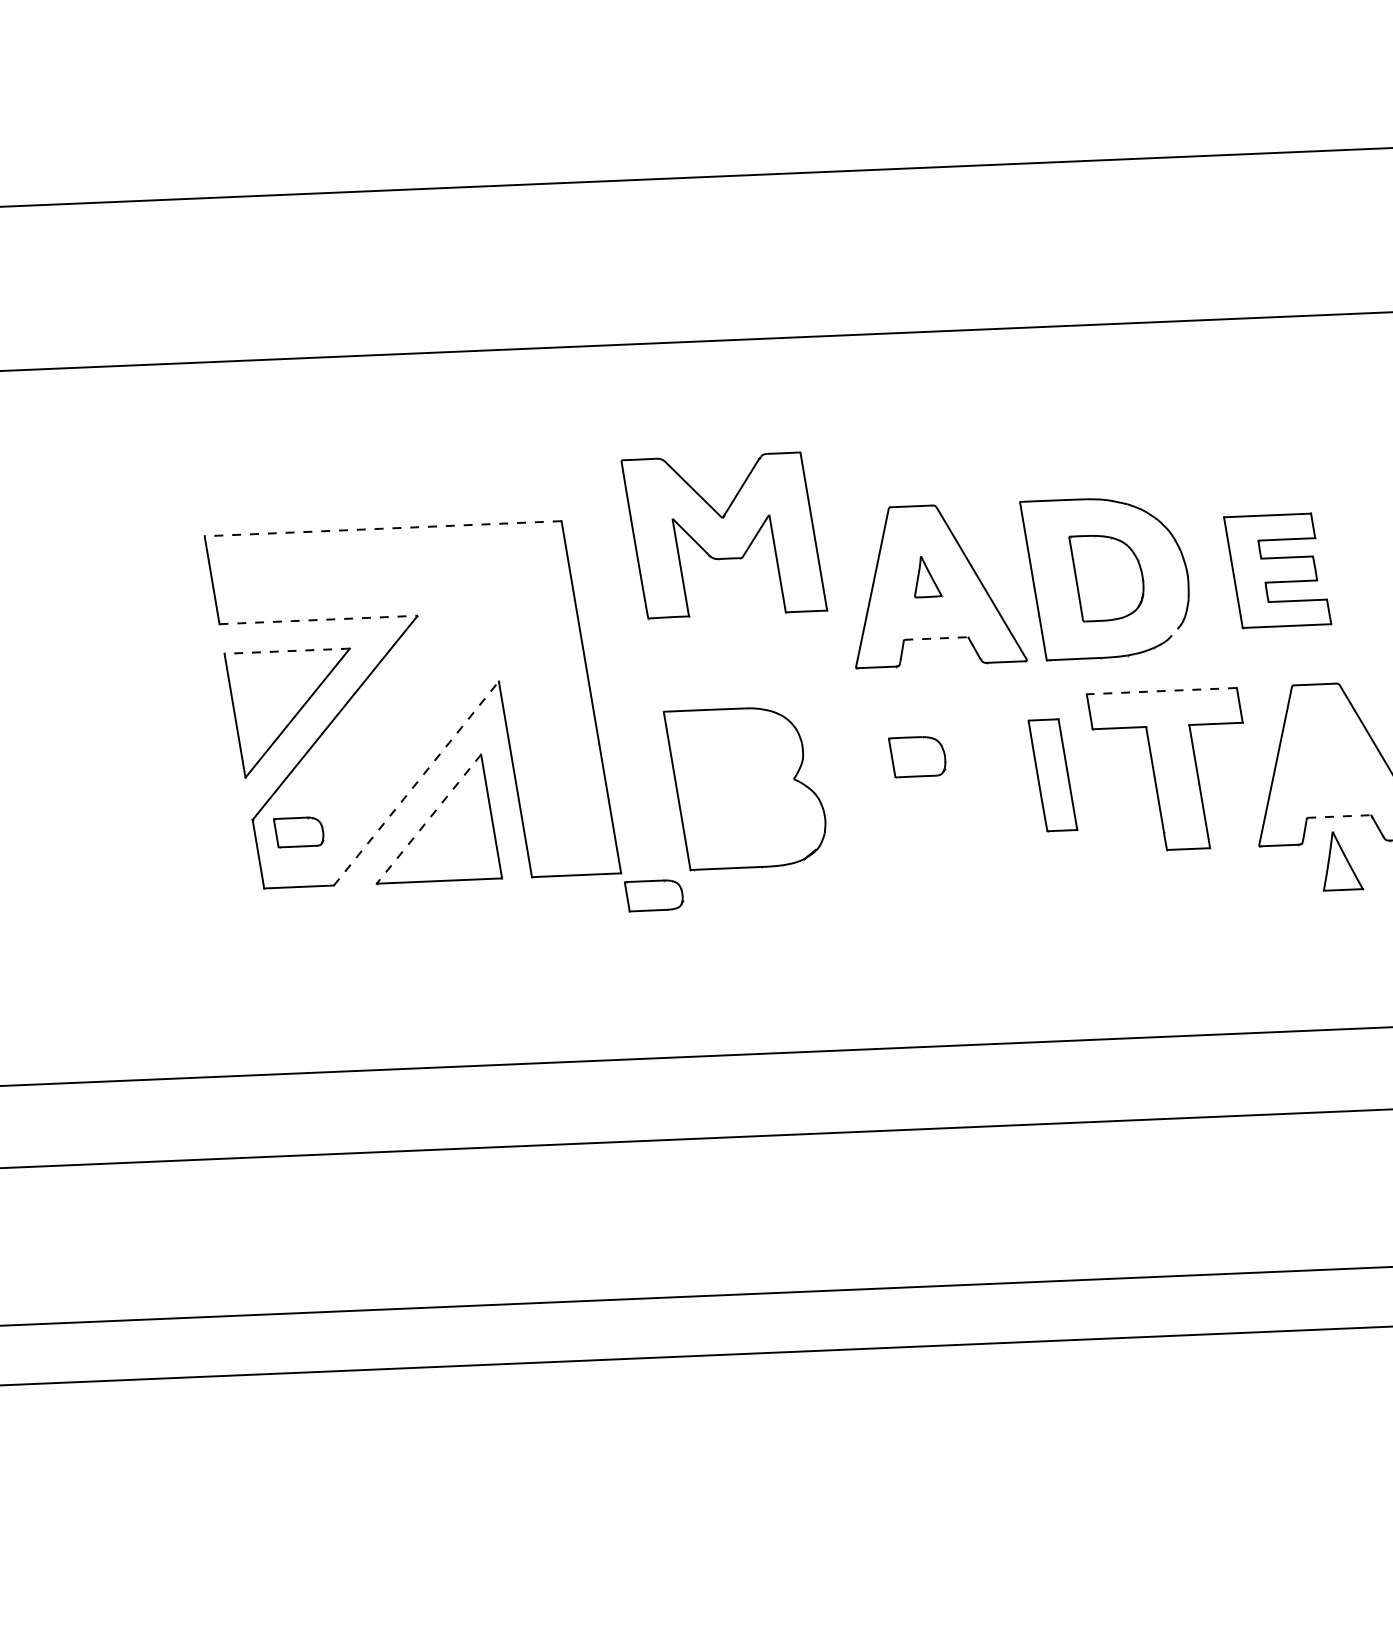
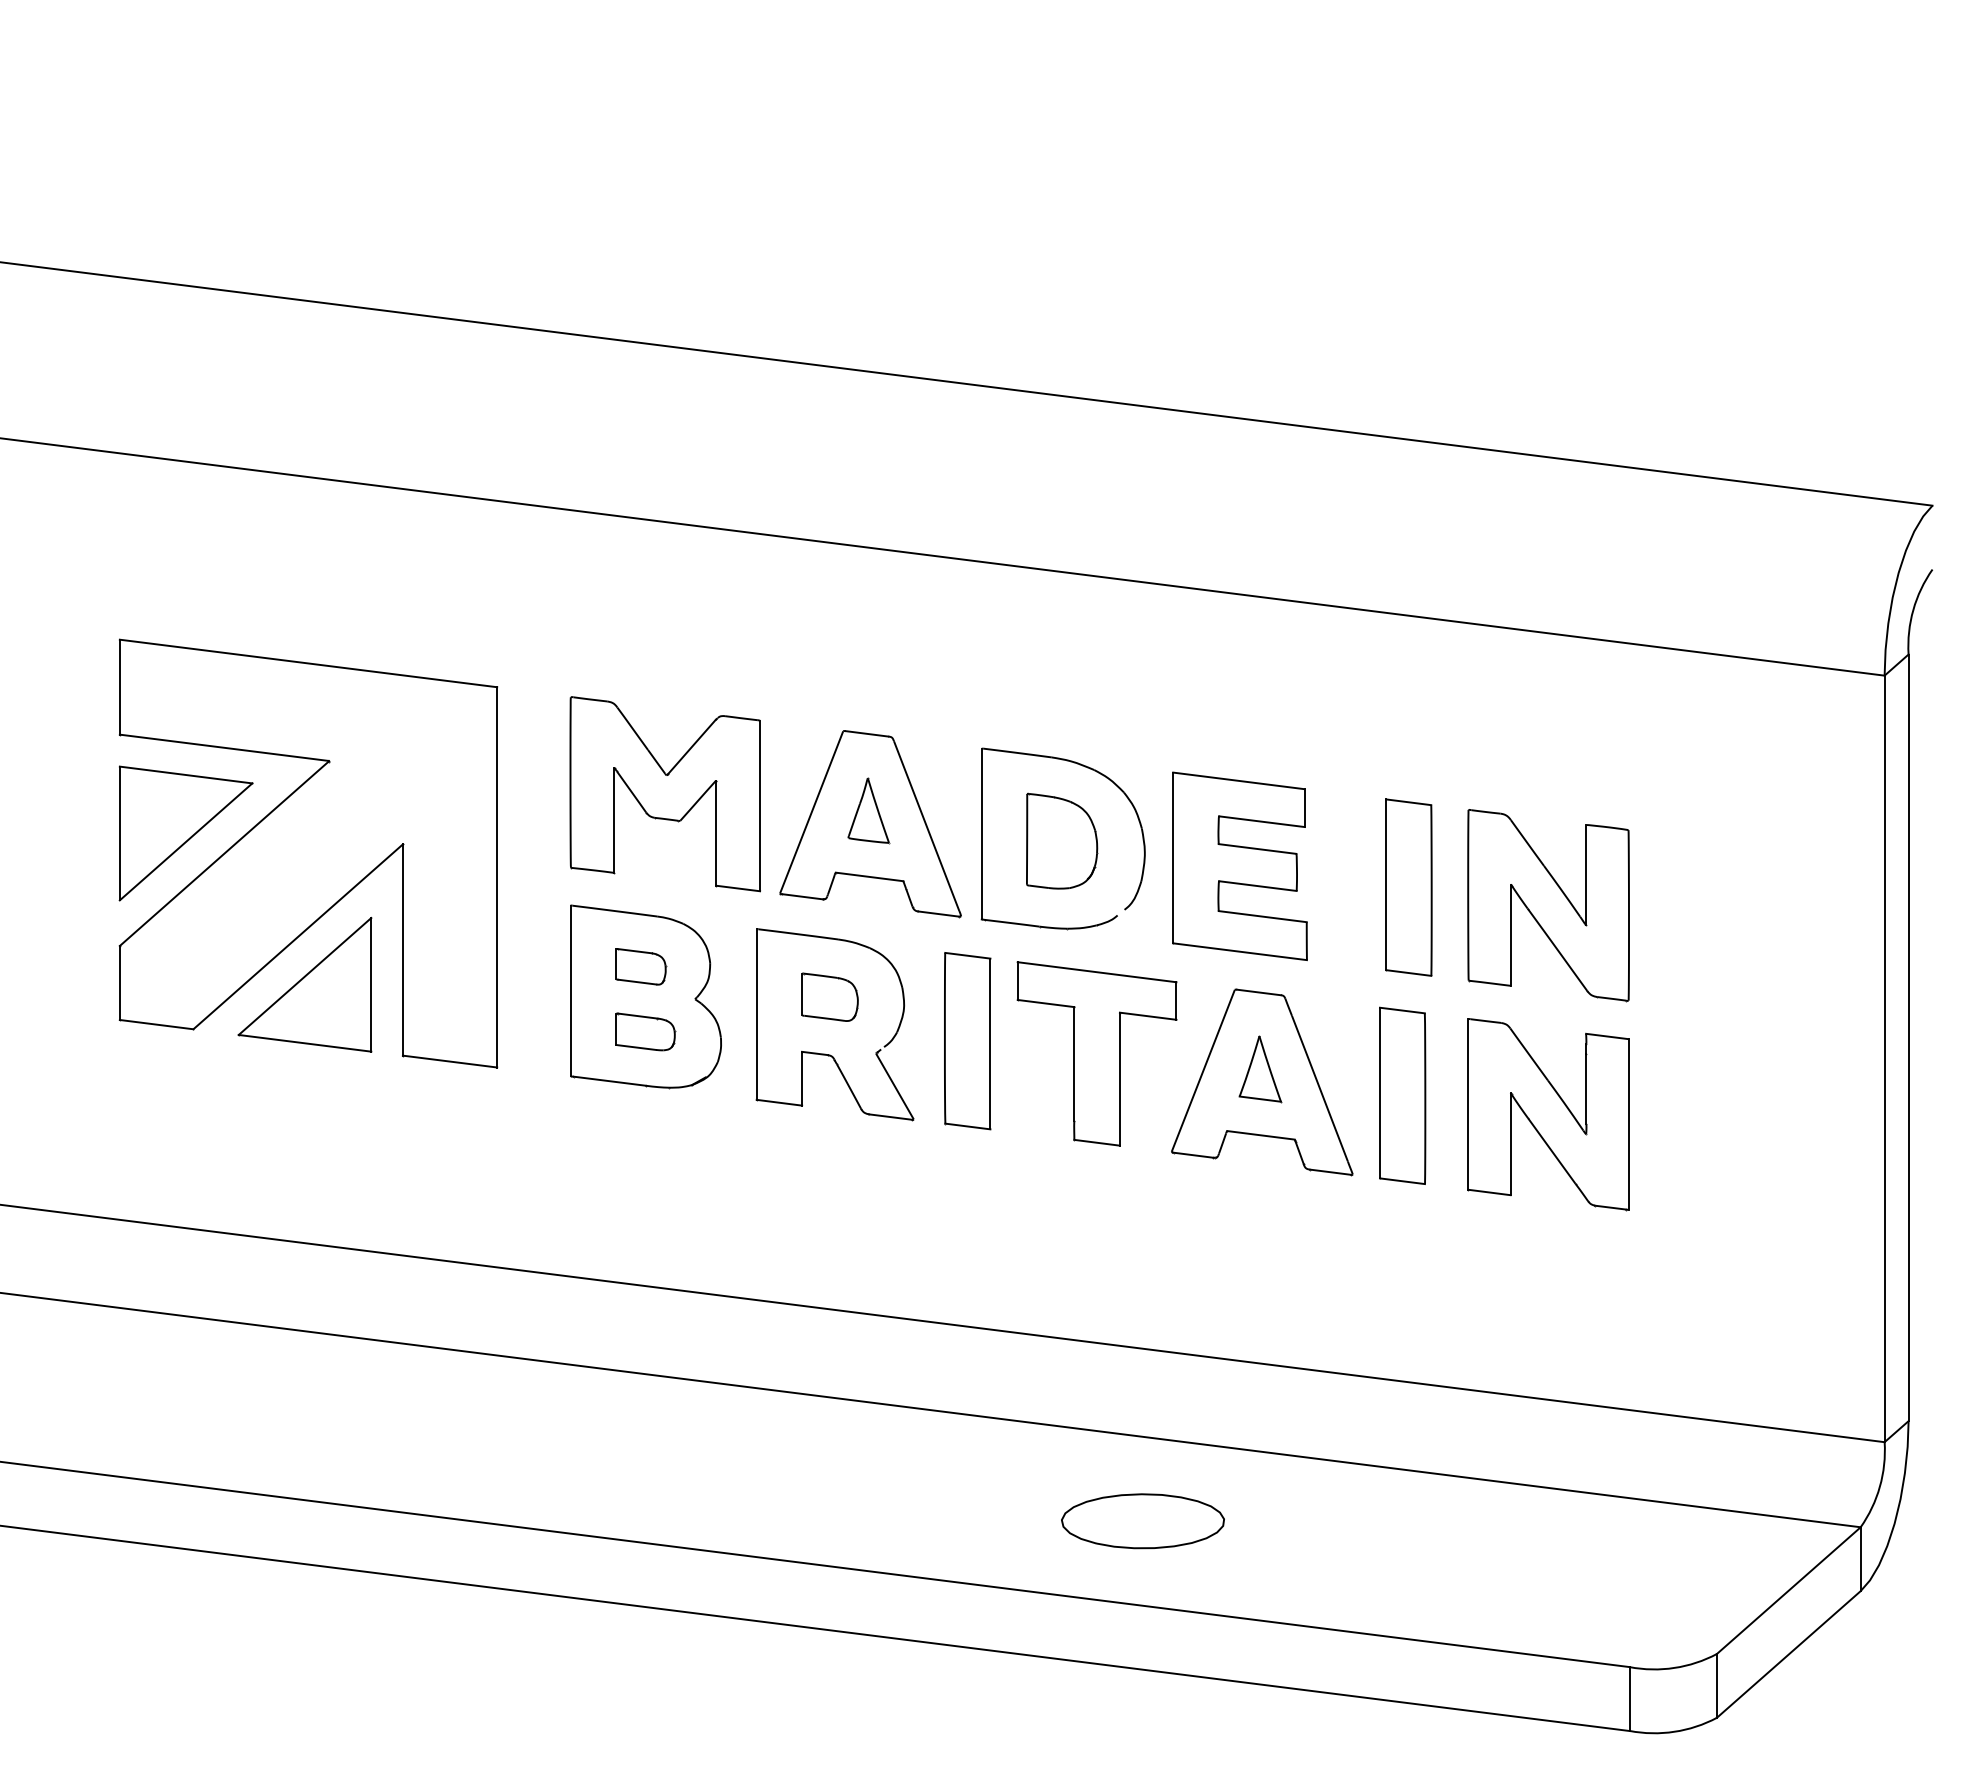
line: (383, 528) -> (308, 663), dashed -> solid
part: (723, 535) -> (664, 794), moved
part: (1277, 570) -> (1239, 866), size x1.43
part: (924, 577) -> (868, 810), size x1.43
line: (318, 619) -> (224, 747), dashed -> solid
line: (936, 638) -> (869, 876), dashed -> solid
line: (287, 651) -> (186, 775), dashed -> solid
line: (1162, 691) -> (1097, 972), dashed -> solid
part: (1052, 775) -> (967, 1041), size x1.43
line: (416, 783) -> (298, 936), dashed -> solid
part: (927, 809) -> (830, 1054), added
line: (1338, 816) -> (1260, 1135), dashed -> solid
line: (428, 819) -> (304, 976), dashed -> solid
part: (300, 831) -> (641, 966), moved
part: (1338, 862) -> (1260, 1069), moved
part: (654, 894) -> (645, 1031), moved
part: (1289, 1192) -> (1142, 1521), added

